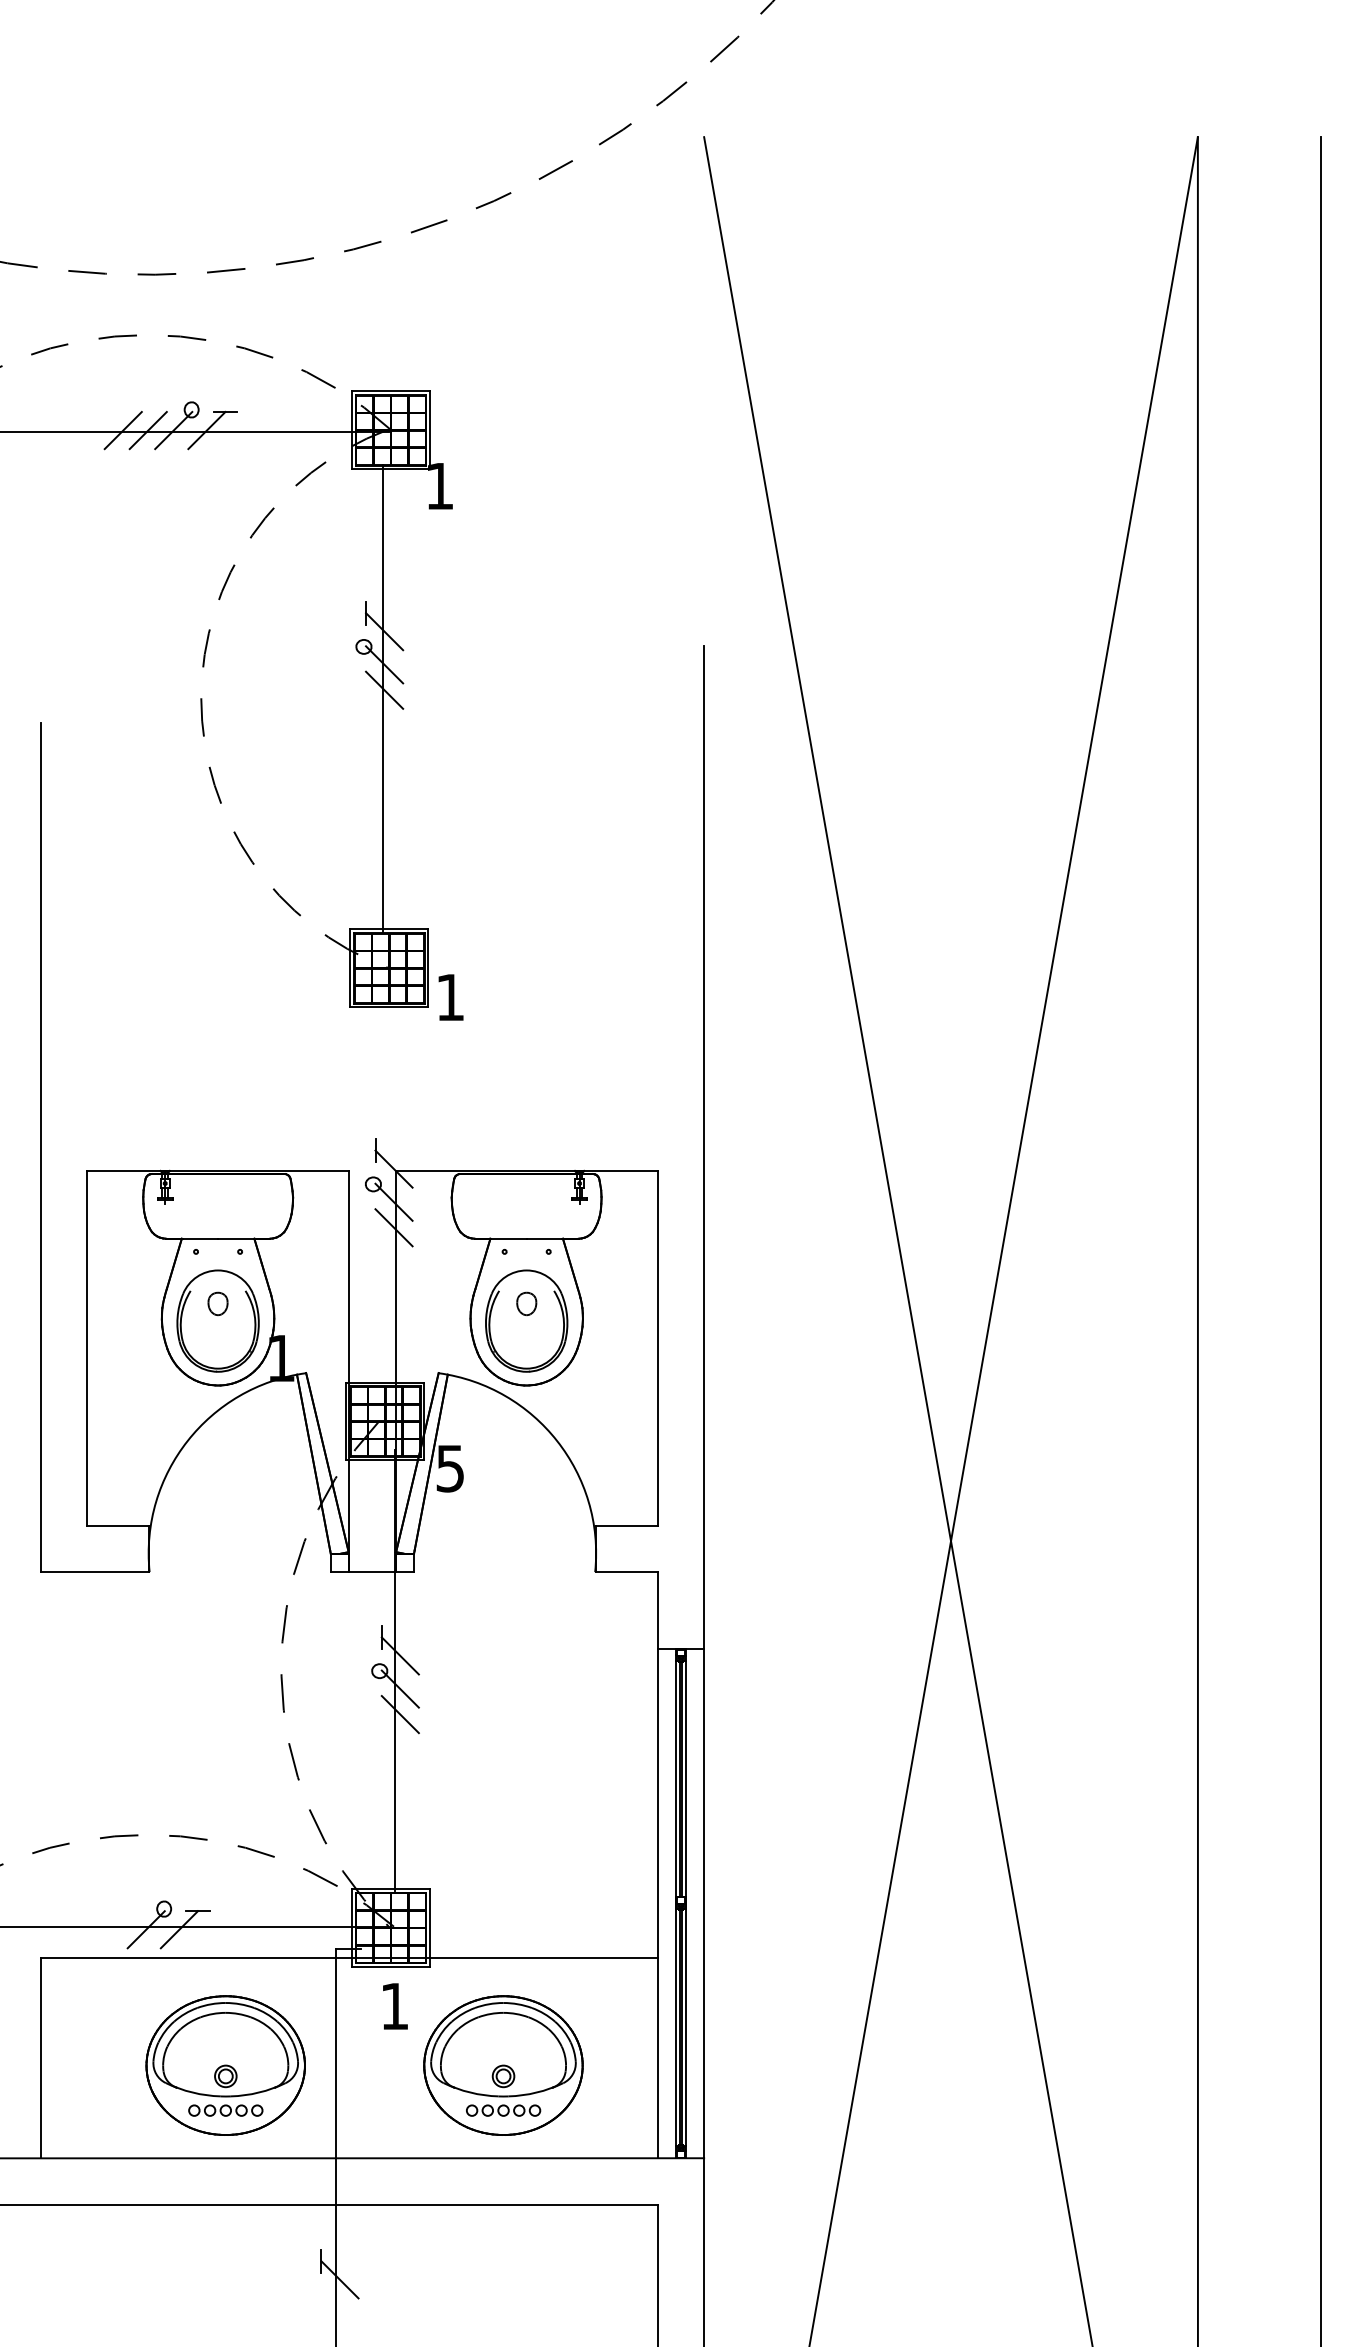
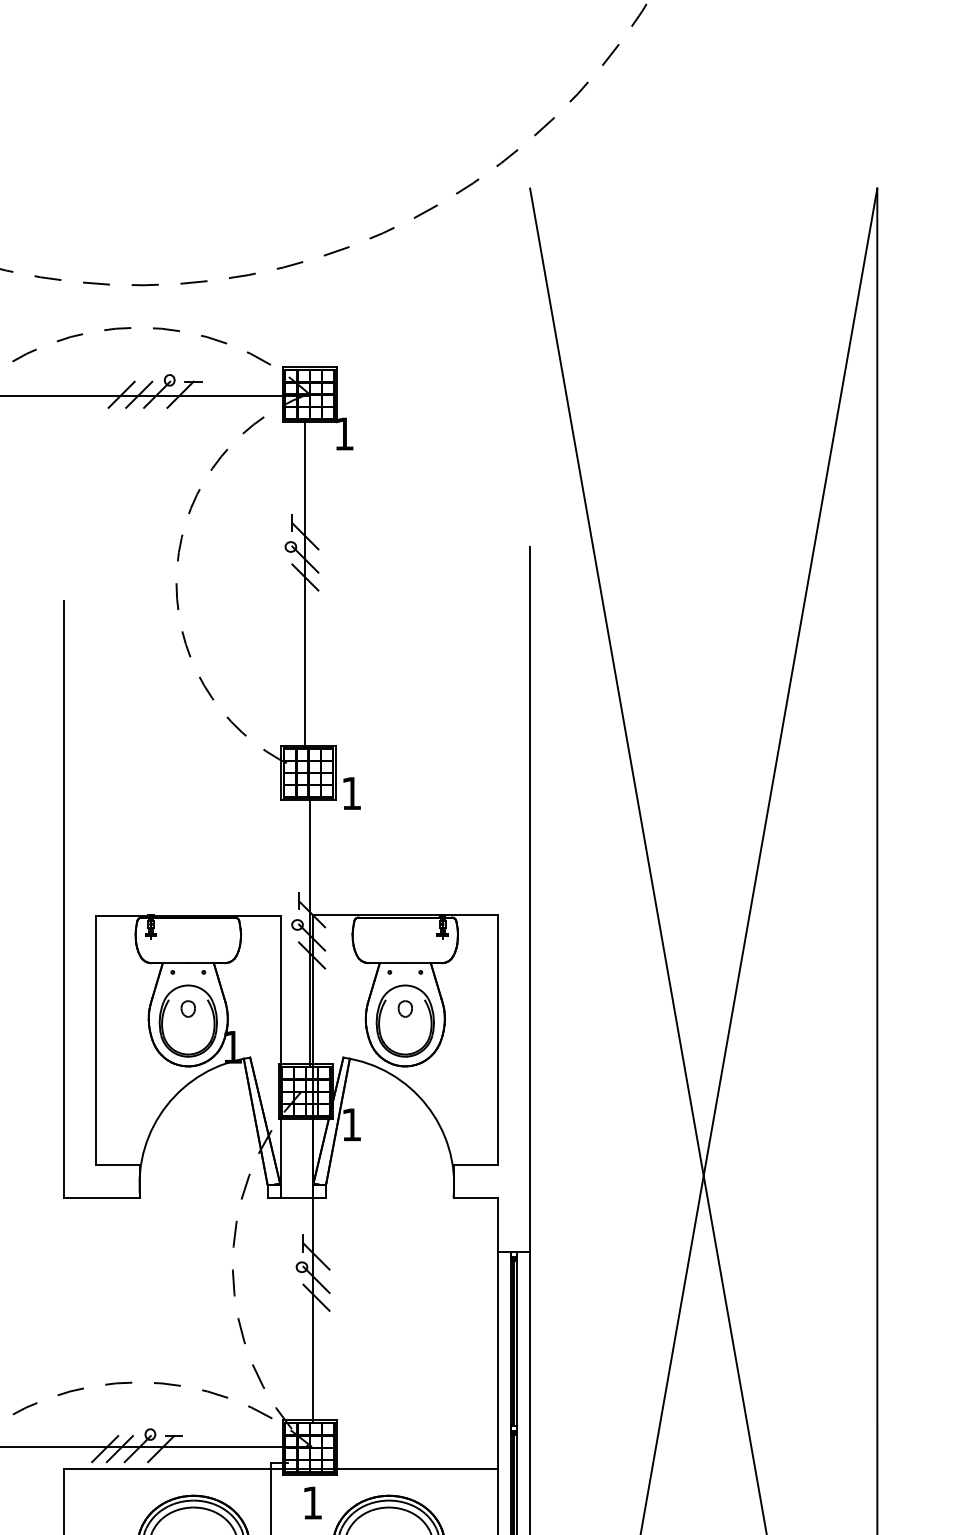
line: (390, 1194) -> (309, 932), added
text: (449, 1468) -> (351, 1124), 5 -> 1
line: (99, 1929) -> (104, 1448), added
line: (120, 1929) -> (119, 1448), added

